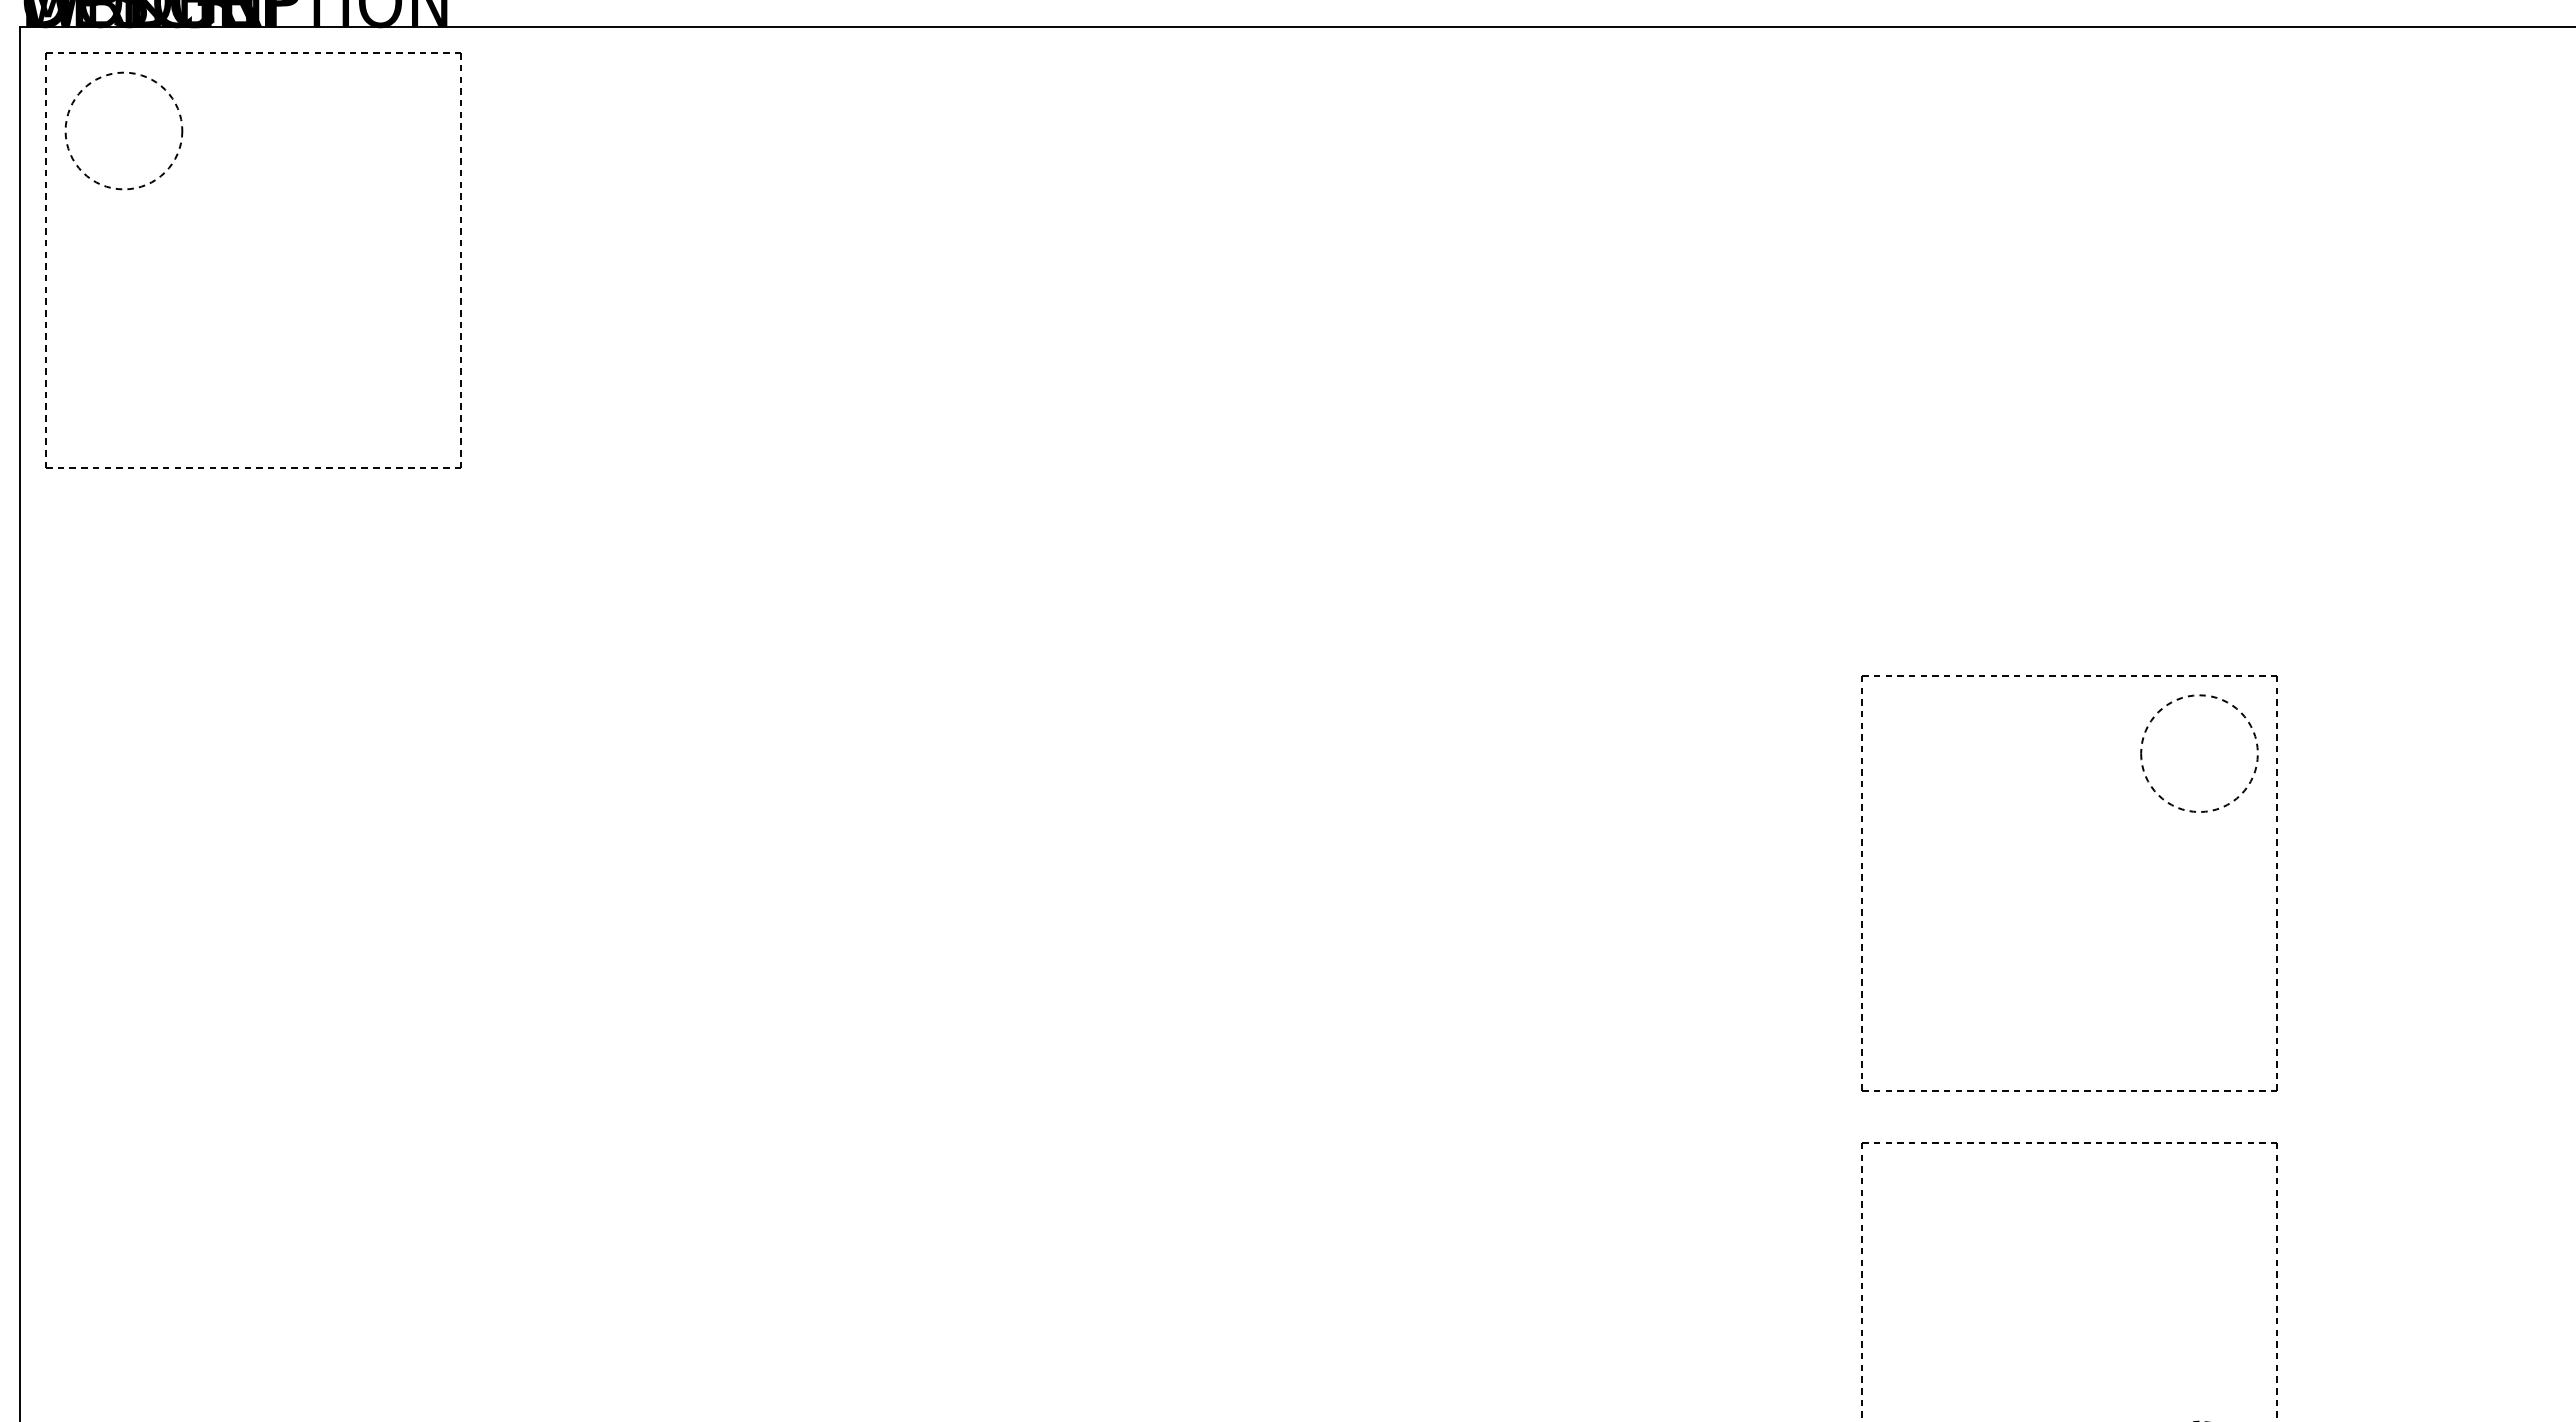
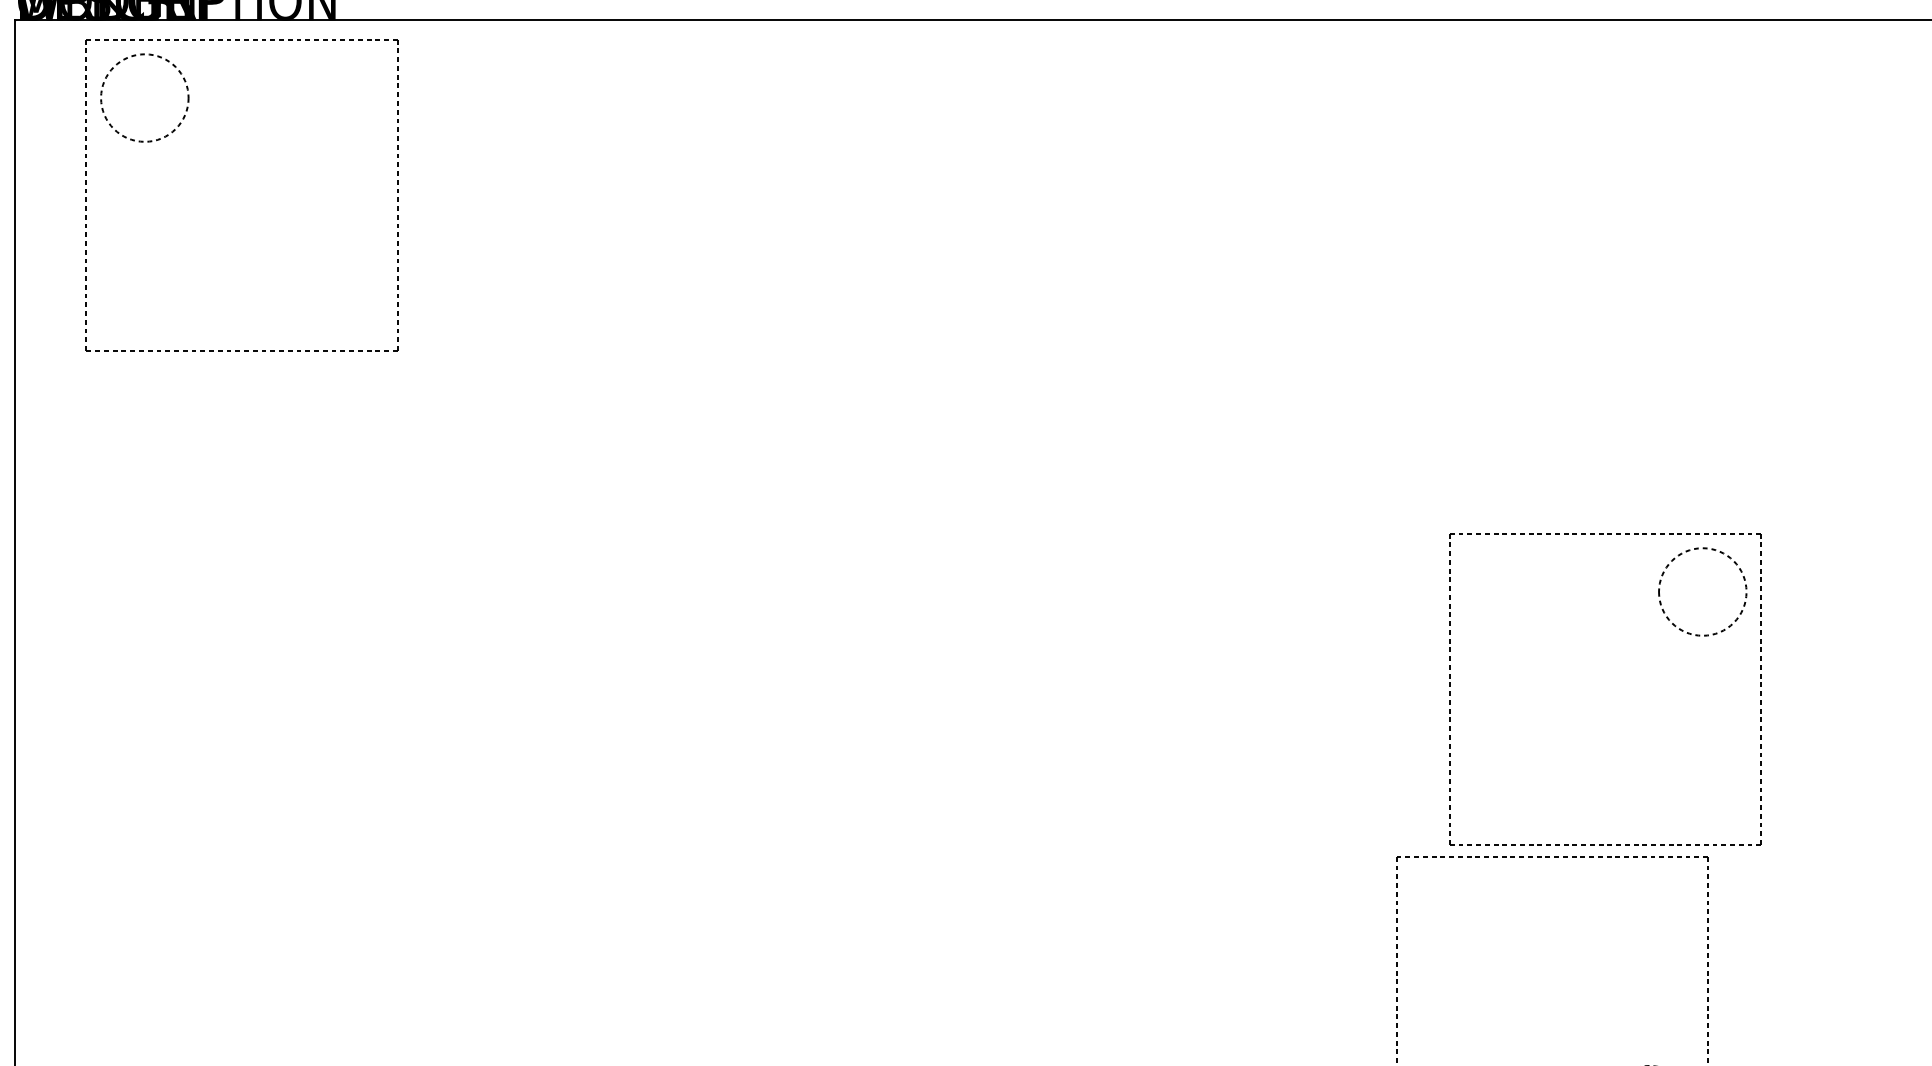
part: (164, 174) -> (175, 130), moved
part: (2158, 796) -> (1672, 624), moved

